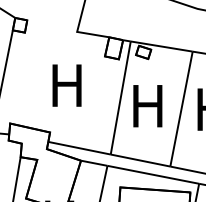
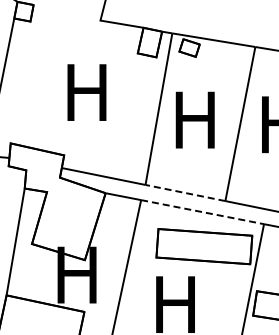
line: (140, 160) -> (185, 193), solid -> dashed
line: (153, 175) -> (202, 212), solid -> dashed

